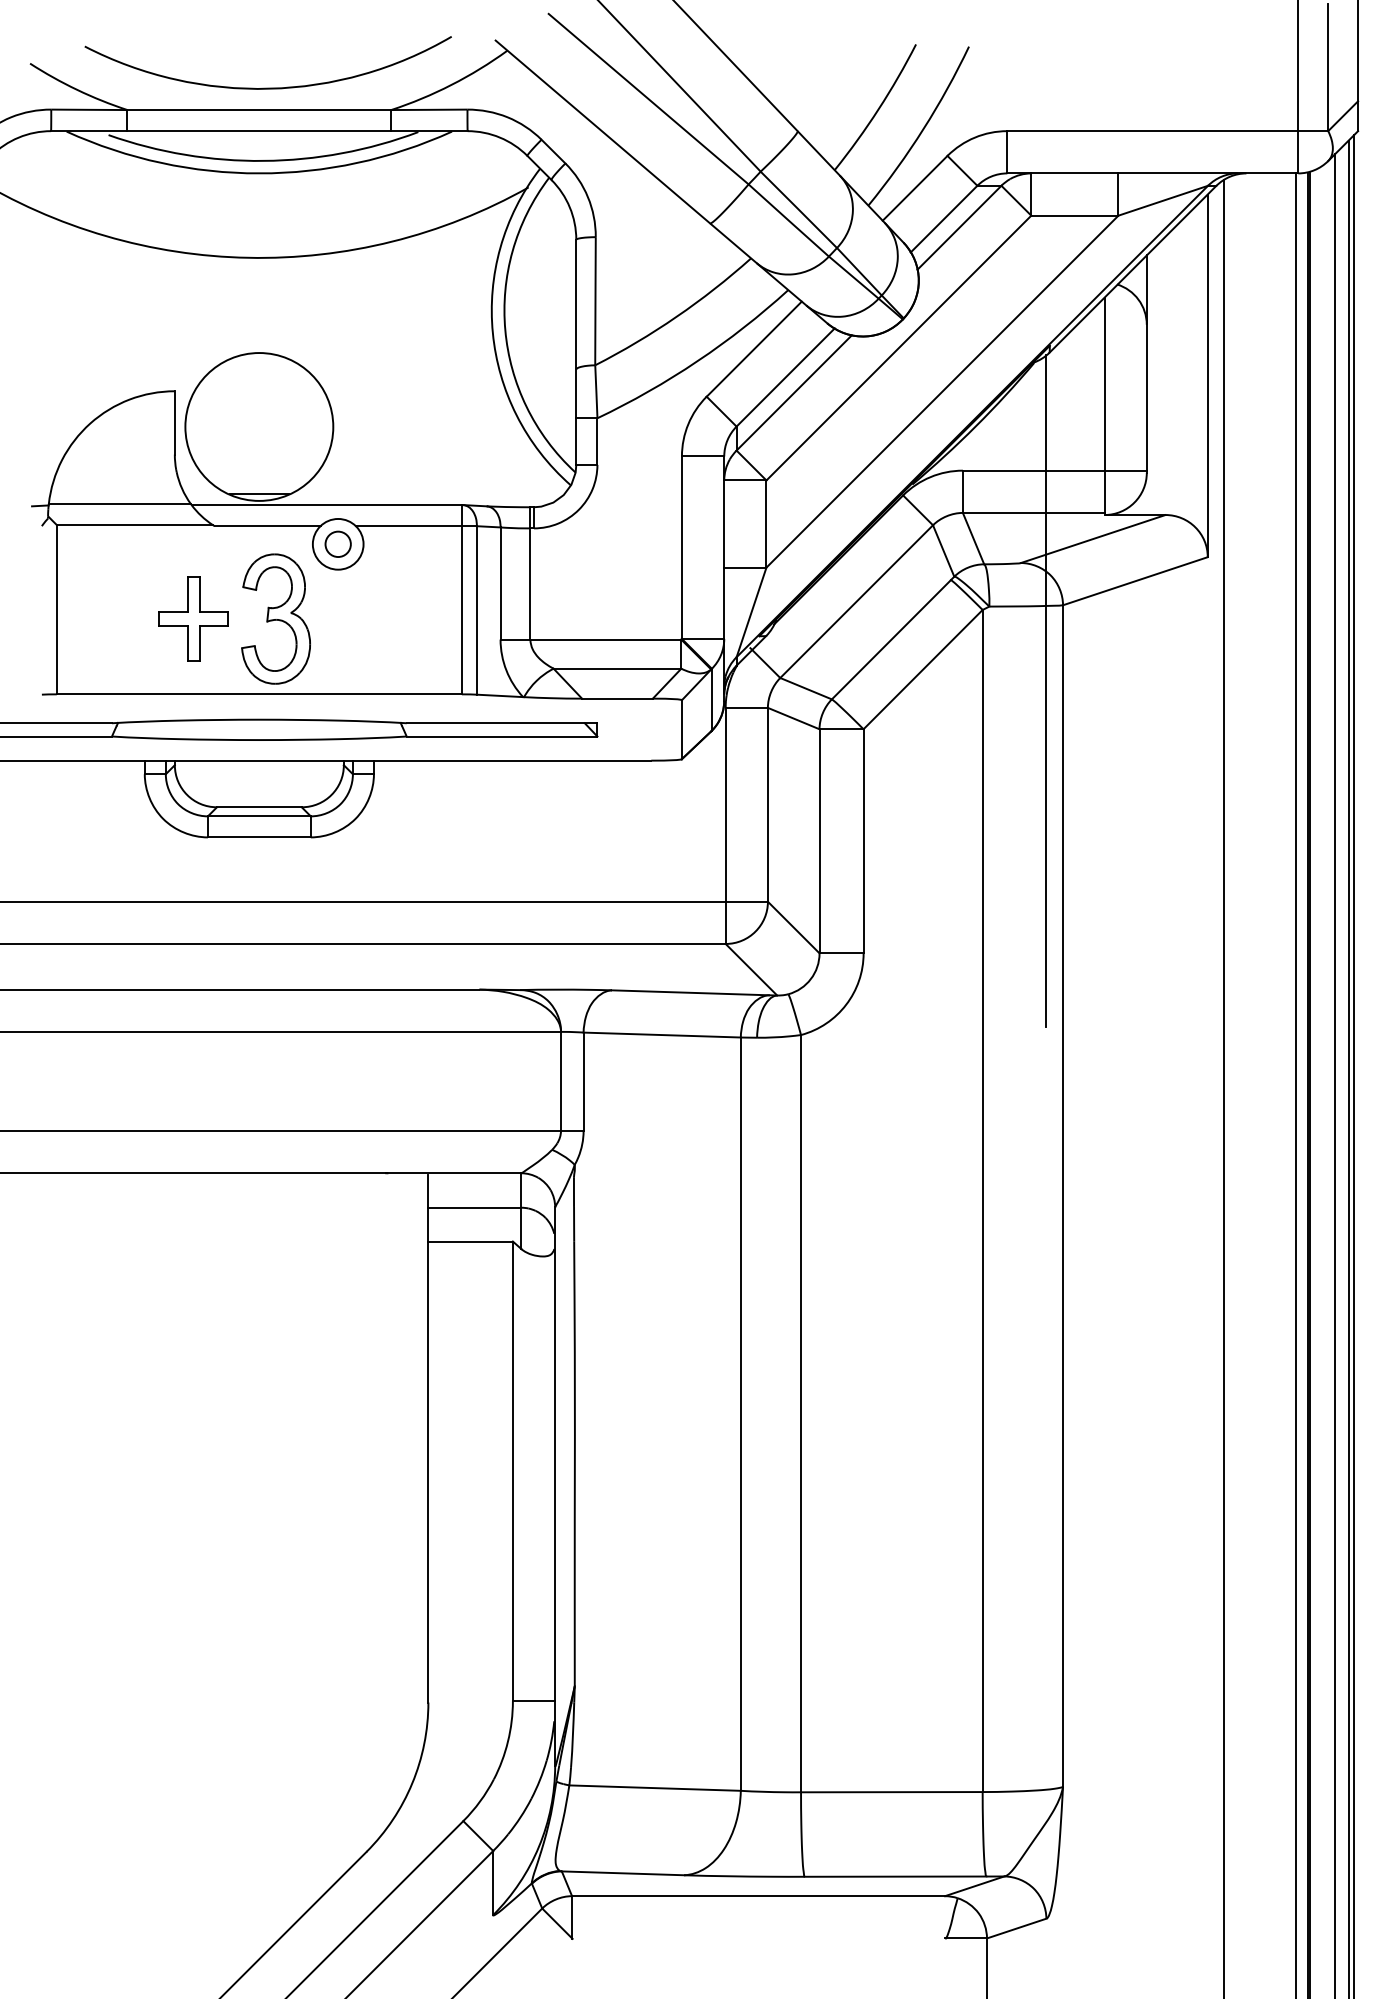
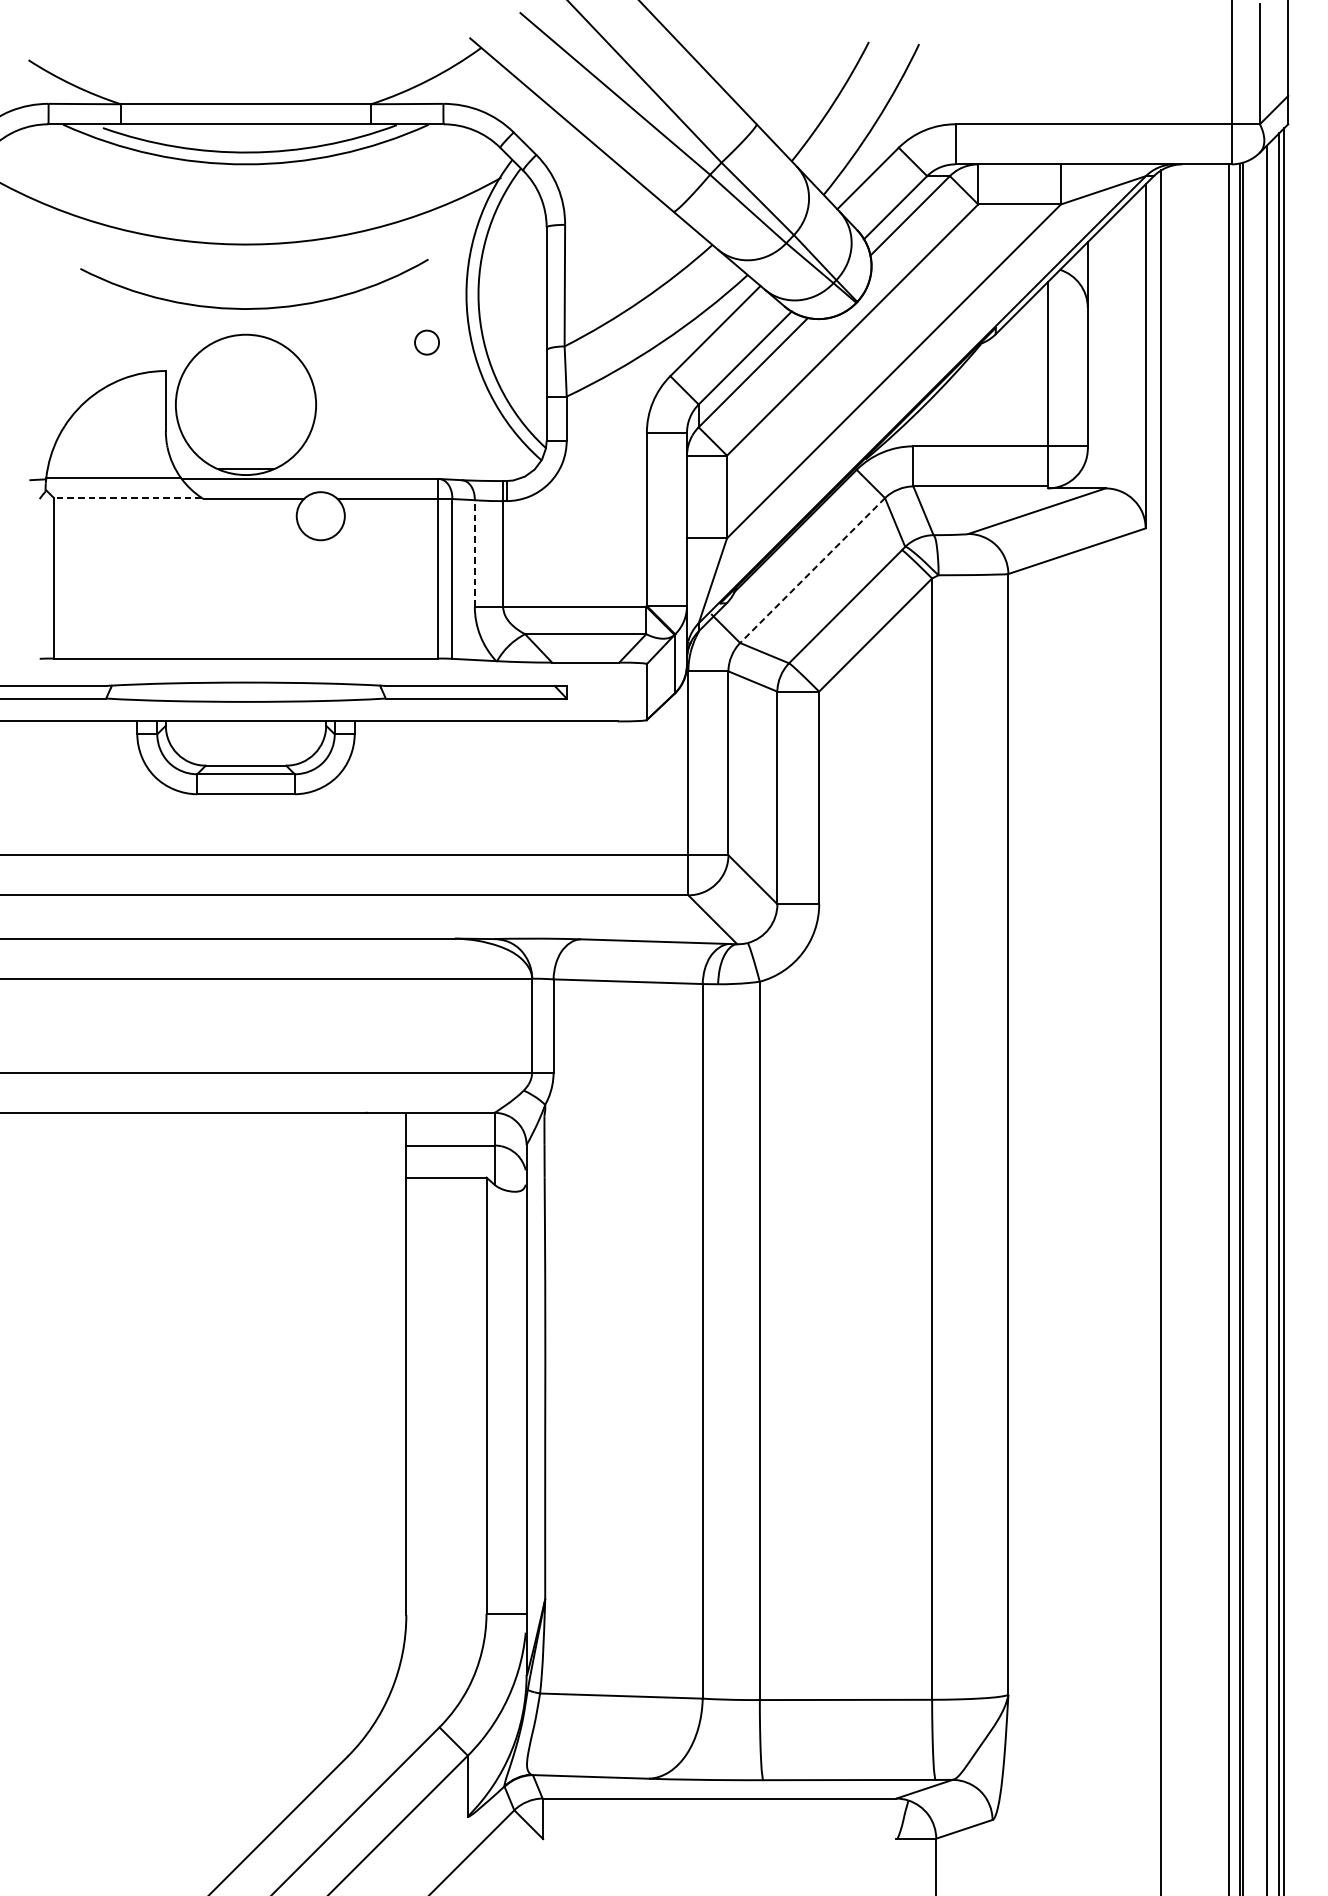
arc: (267, 87) -> (253, 307), moved
line: (134, 525) -> (127, 498), solid -> dashed
circle: (337, 543) -> (426, 341), moved
line: (500, 583) -> (474, 553), solid -> dashed
line: (856, 601) -> (812, 570), solid -> dashed
part: (193, 618) -> (183, 586), removed
part: (275, 618) -> (261, 586), removed
line: (1046, 691) -> (992, 655), removed

